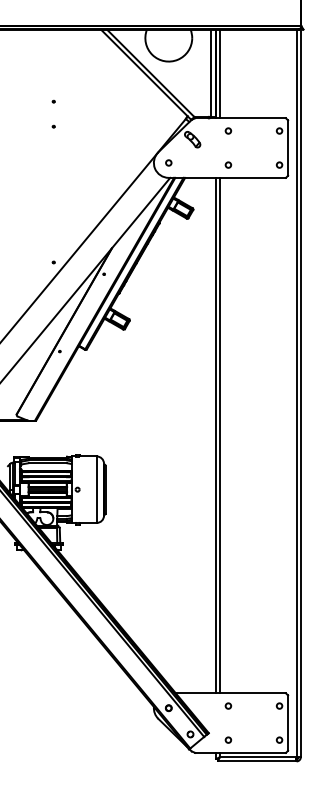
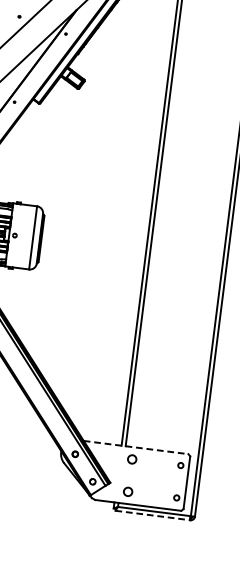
line: (231, 693) -> (136, 447), solid -> dashed
circle: (228, 705) -> (132, 458), size x1.6
circle: (228, 739) -> (128, 491), size x1.6
line: (257, 761) -> (153, 515), solid -> dashed

